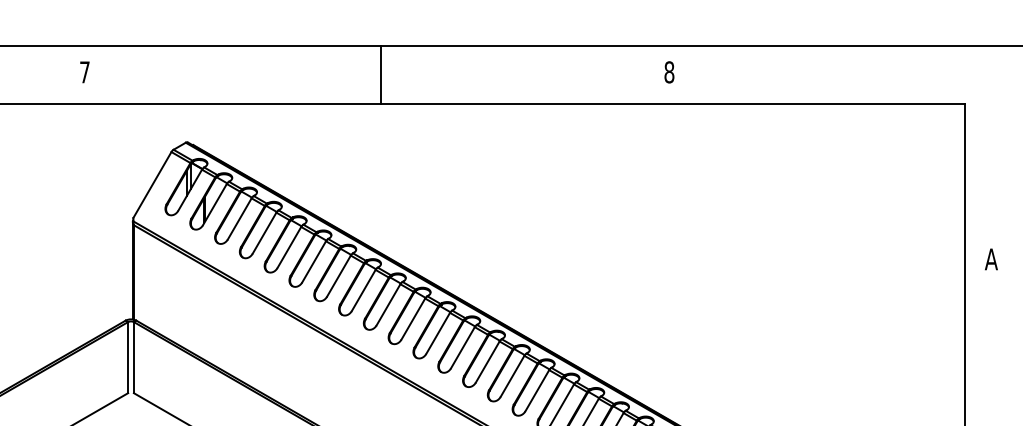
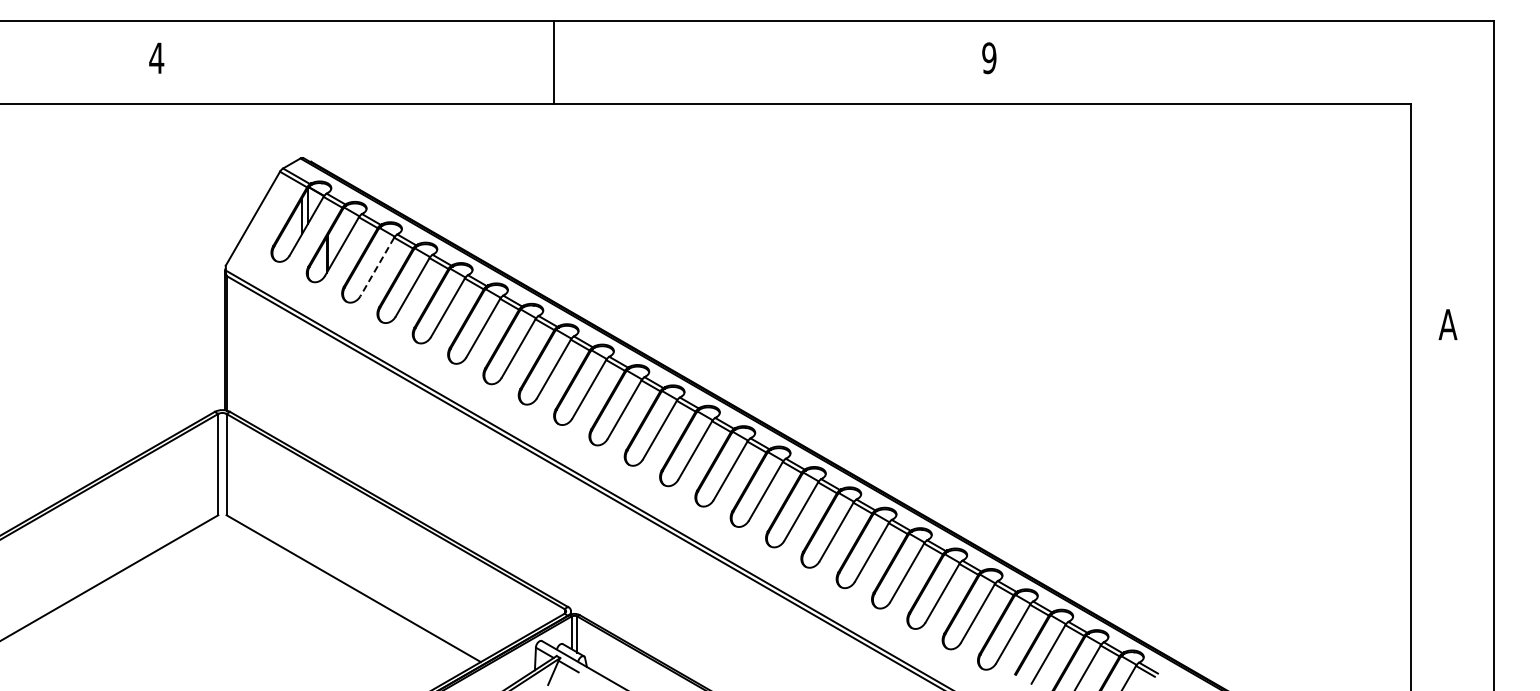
text: (84, 71) -> (156, 57), 7 -> 4
text: (669, 72) -> (989, 58), 8 -> 9
line: (380, 74) -> (553, 61), moved
line: (239, 219) -> (377, 267), solid -> dashed

